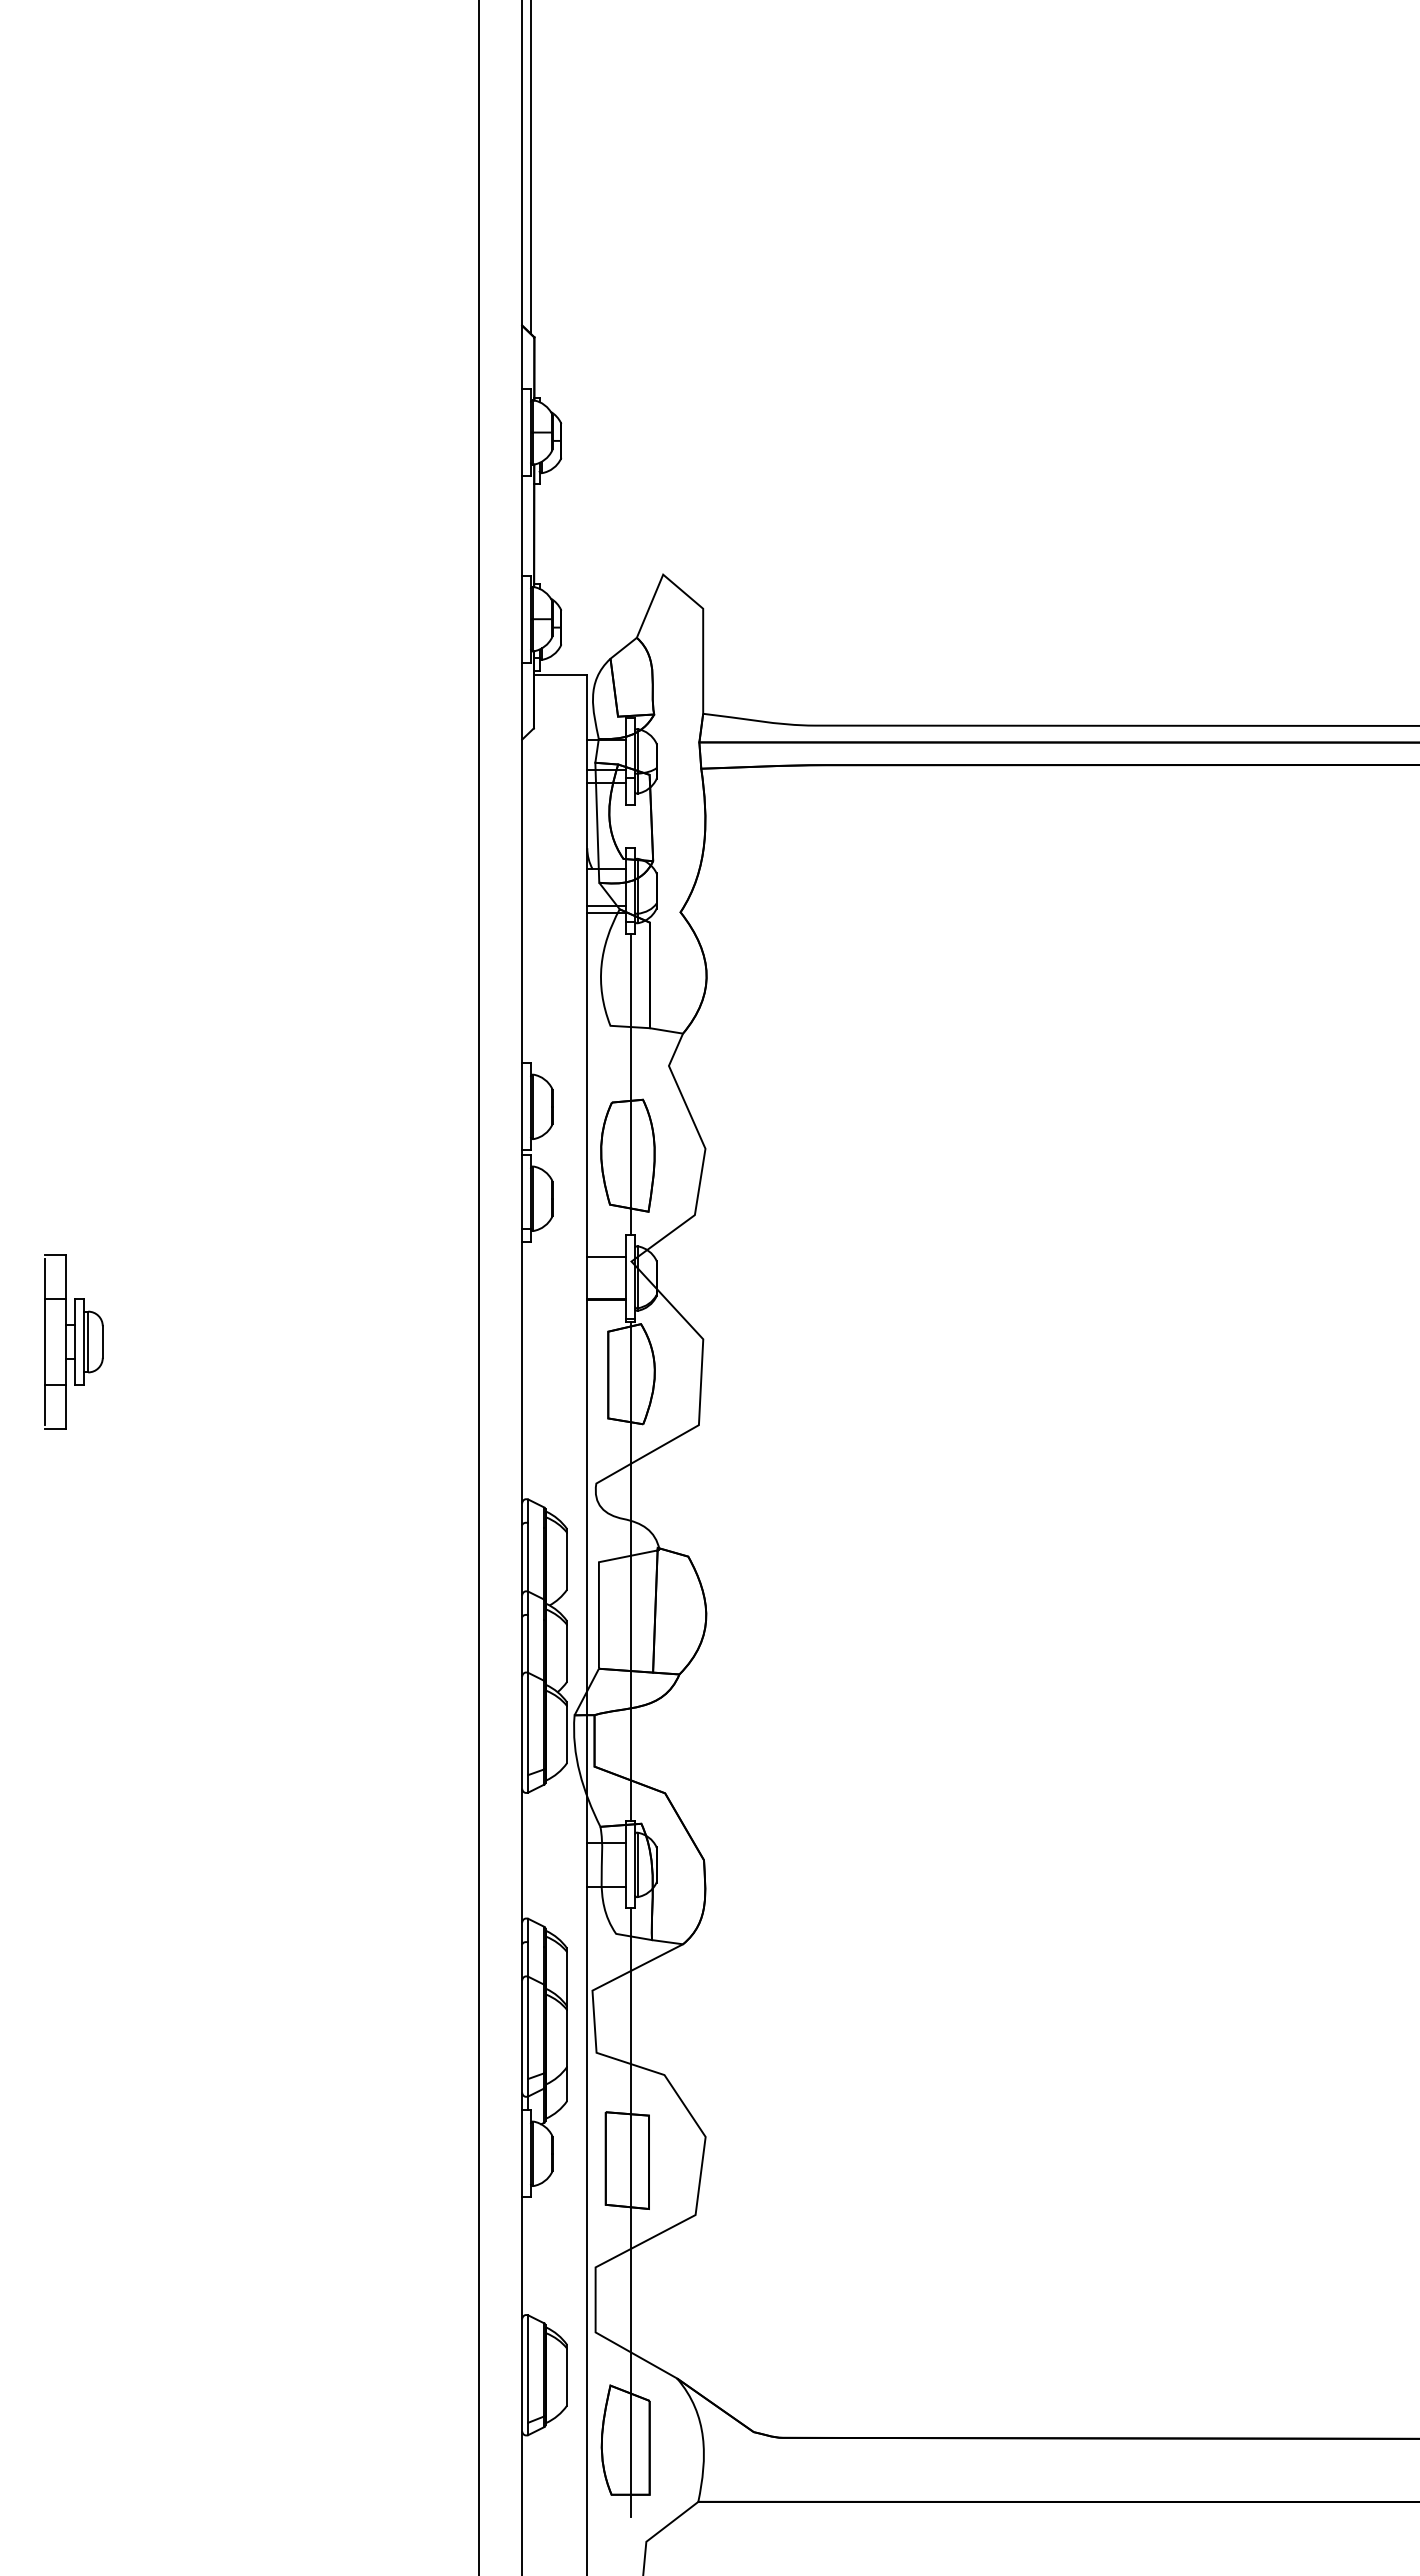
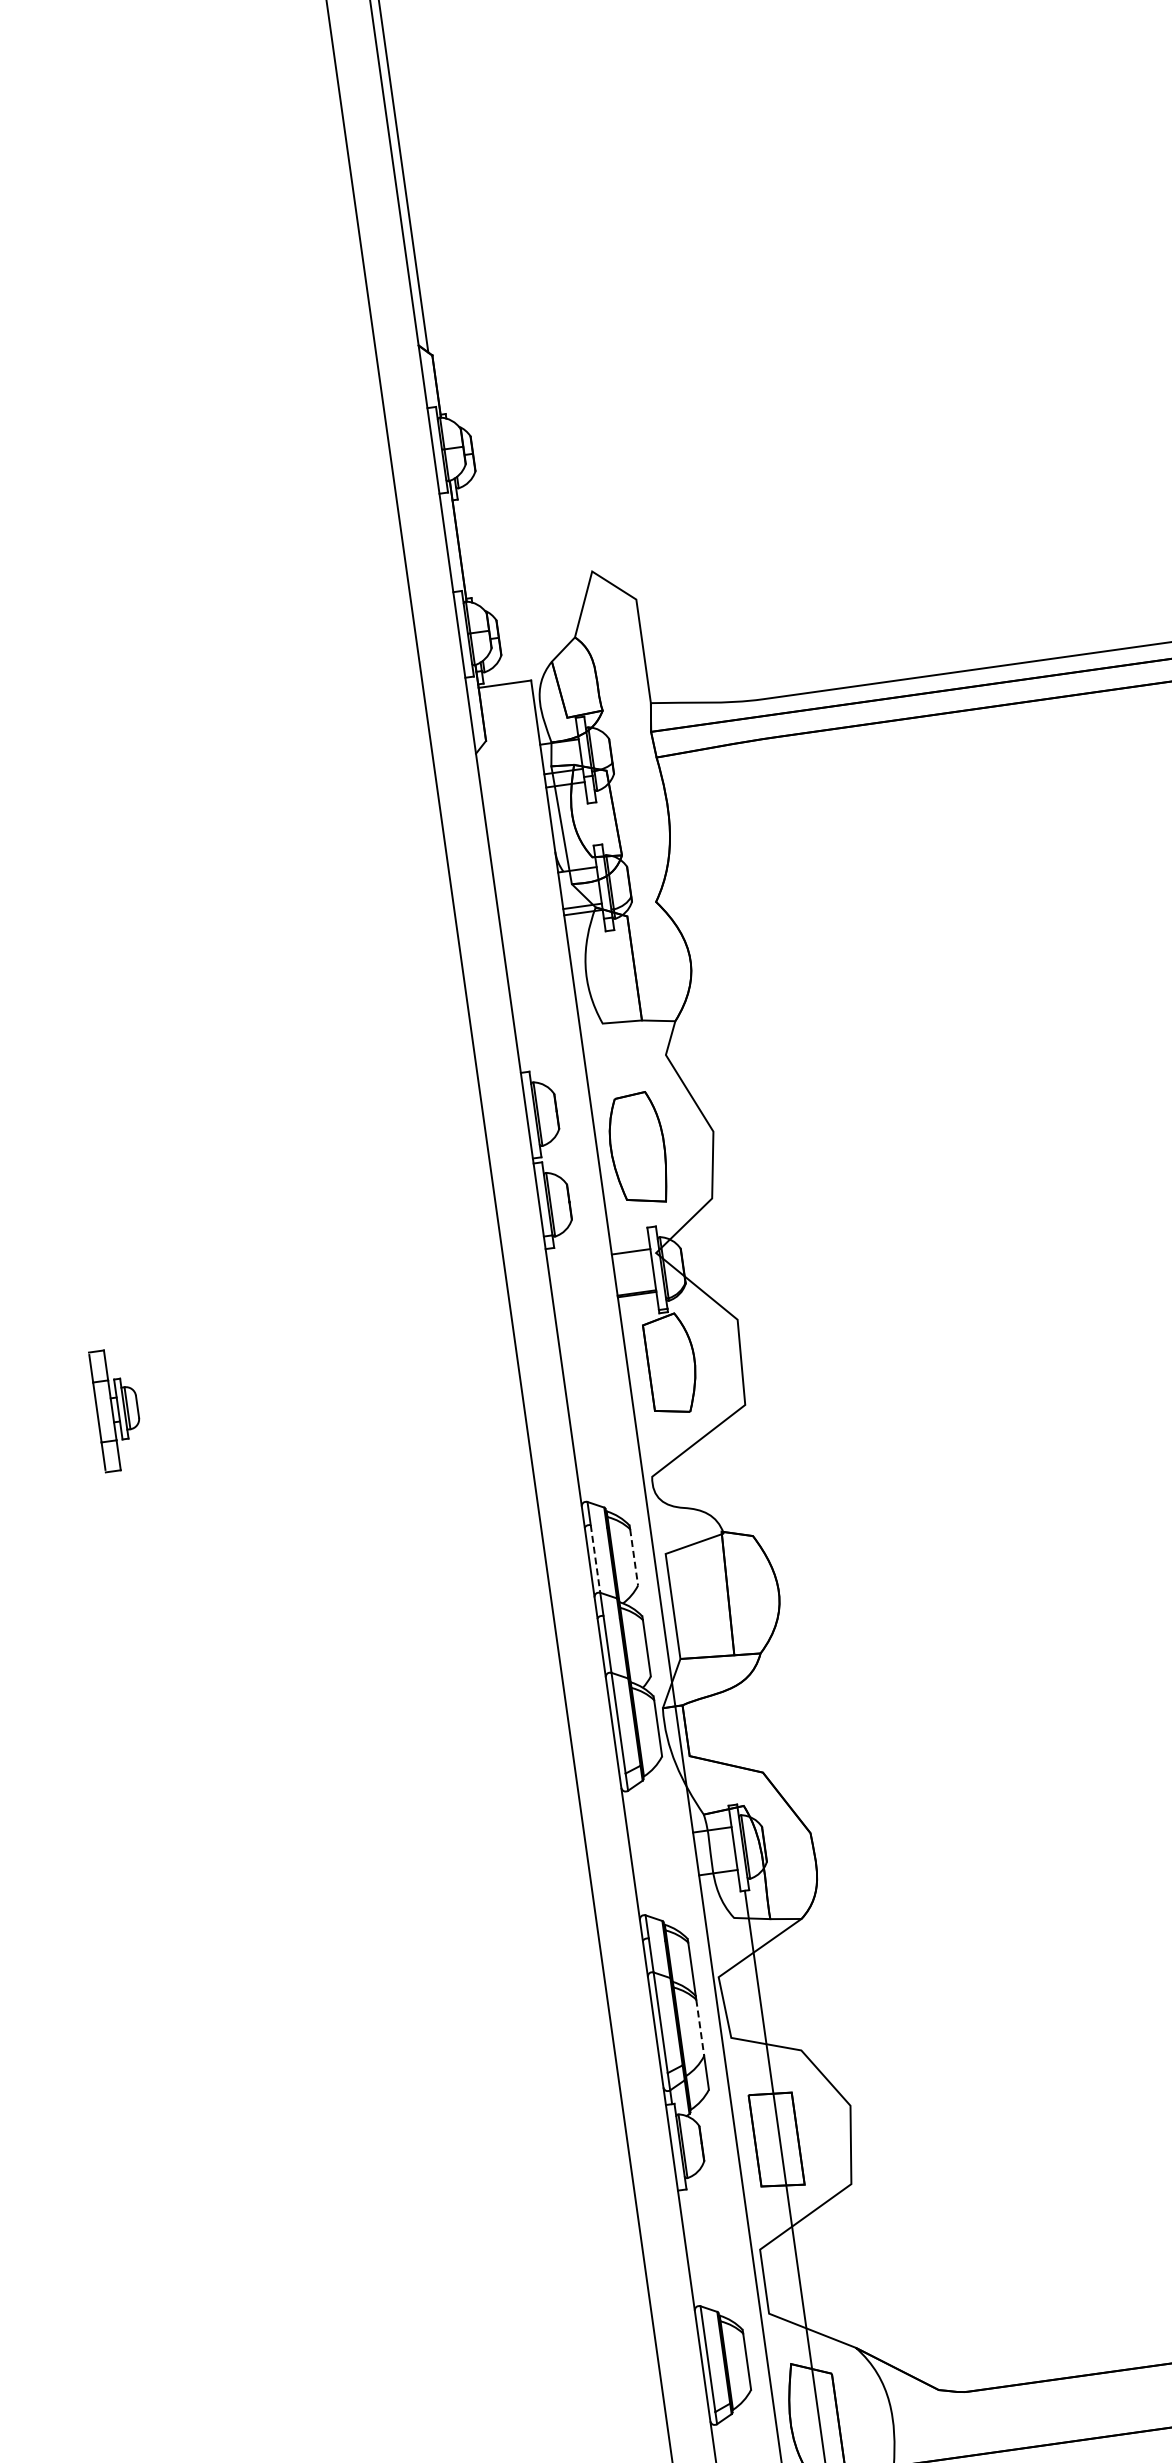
line: (630, 1084) -> (630, 1078), removed
part: (73, 1341) -> (117, 1409), size x0.7
line: (528, 1557) -> (595, 1559), solid -> dashed
line: (567, 1561) -> (634, 1557), solid -> dashed
line: (630, 1571) -> (698, 1558), removed
line: (567, 2038) -> (700, 2027), solid -> dashed

